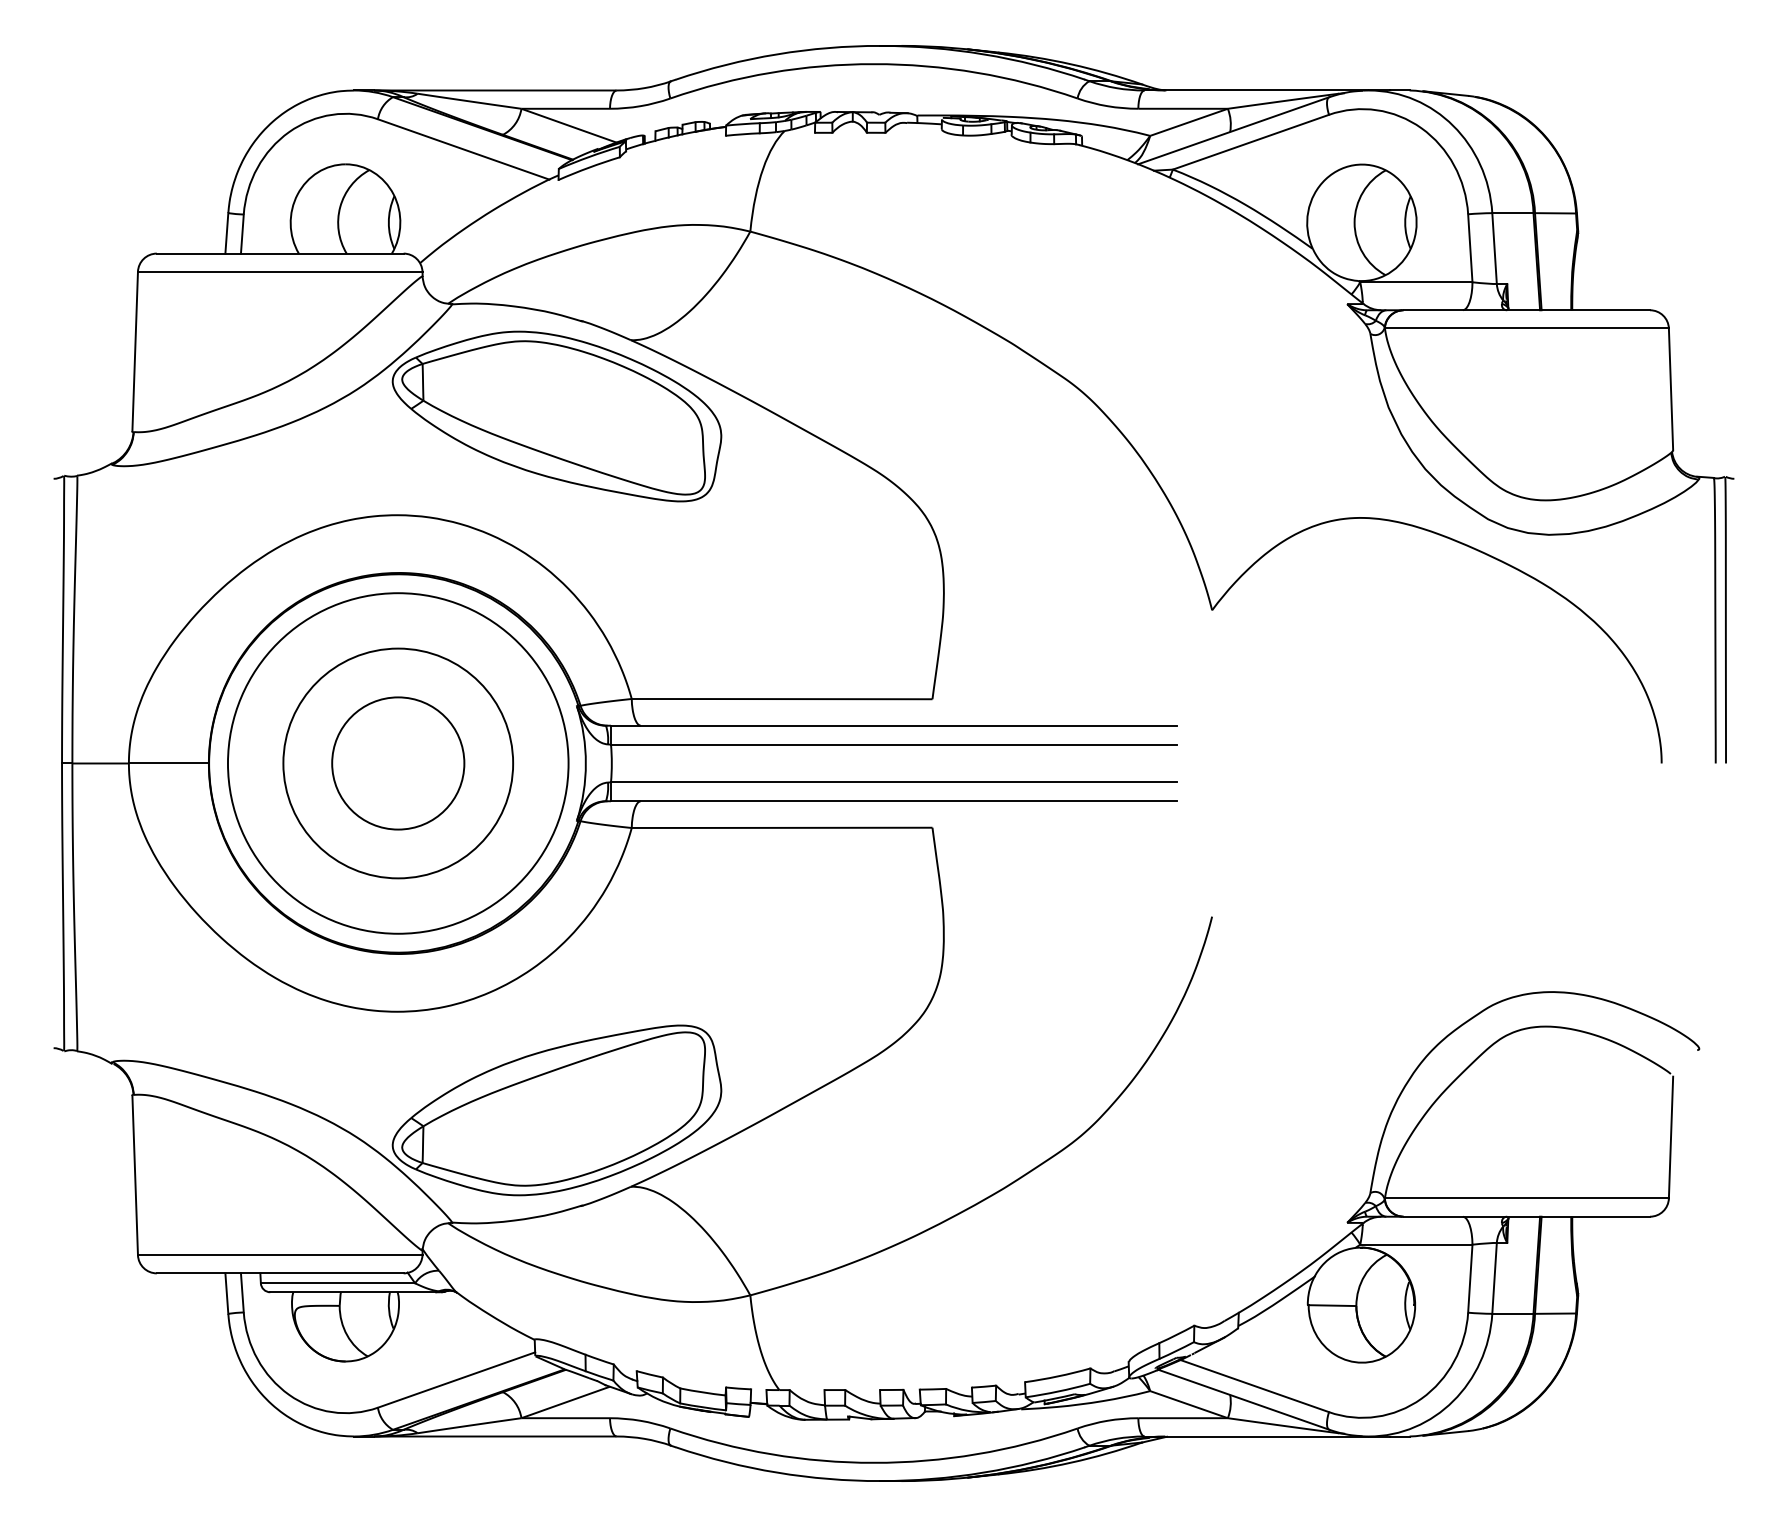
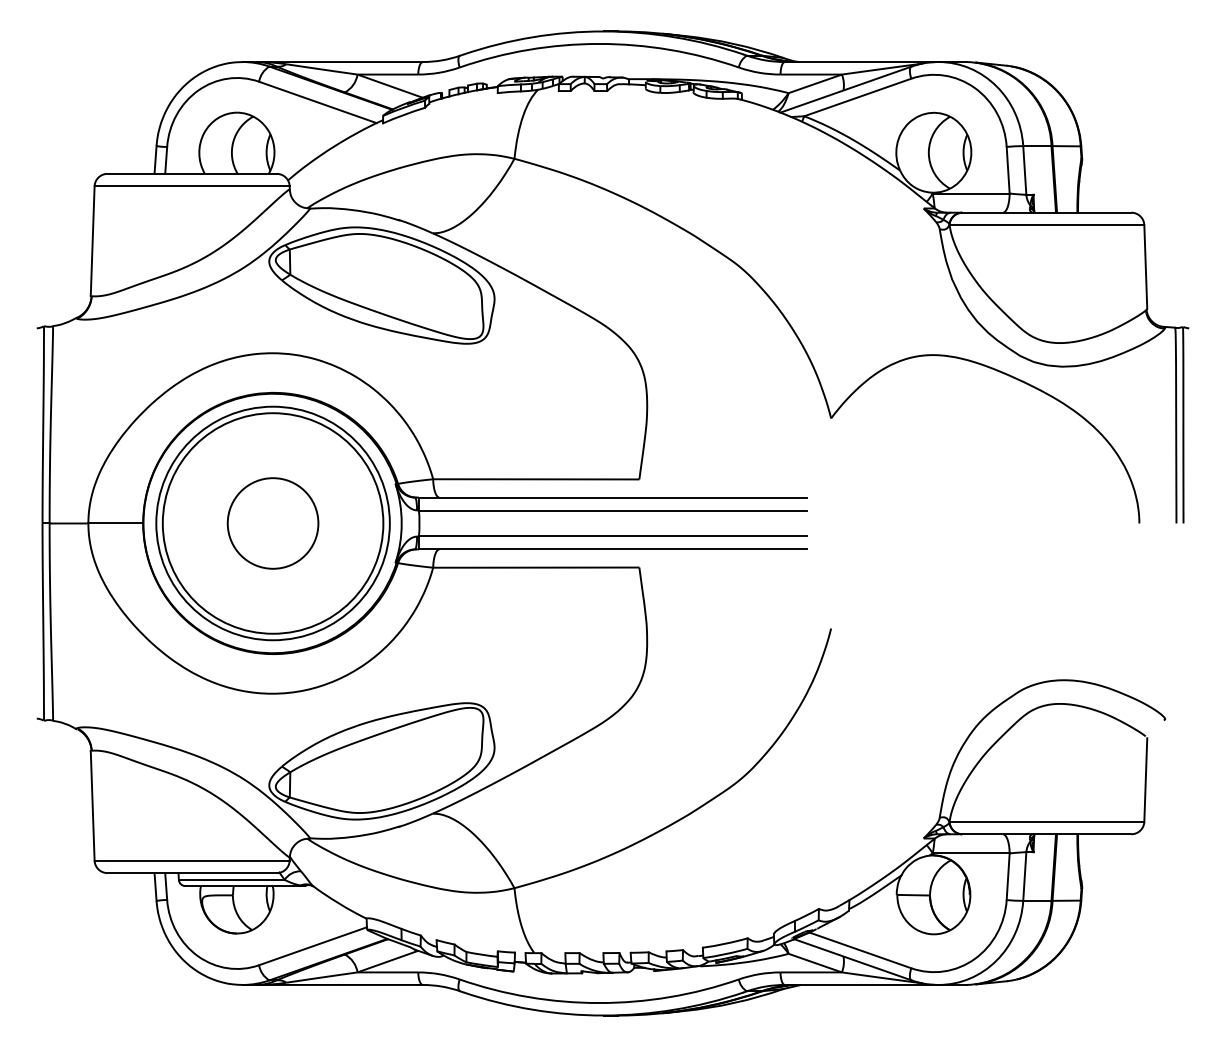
circle: (397, 763) -> (272, 523), size x1.4

